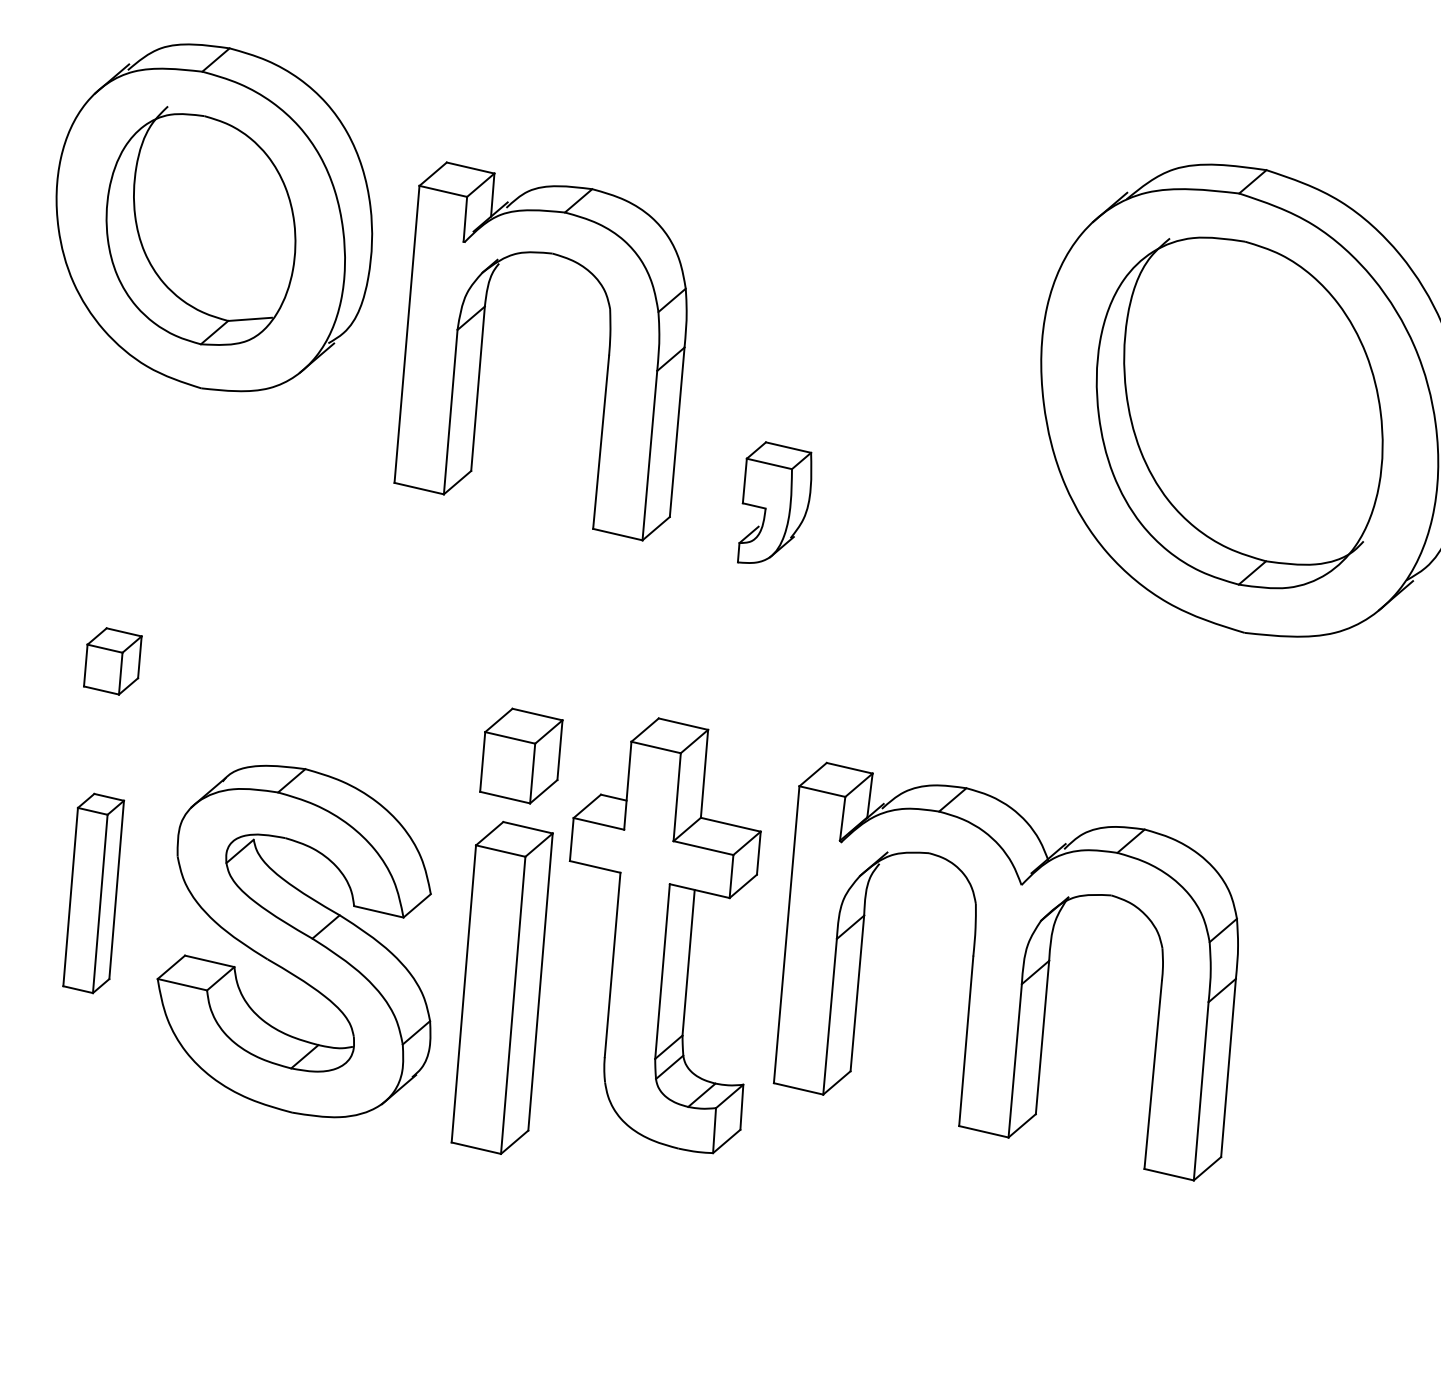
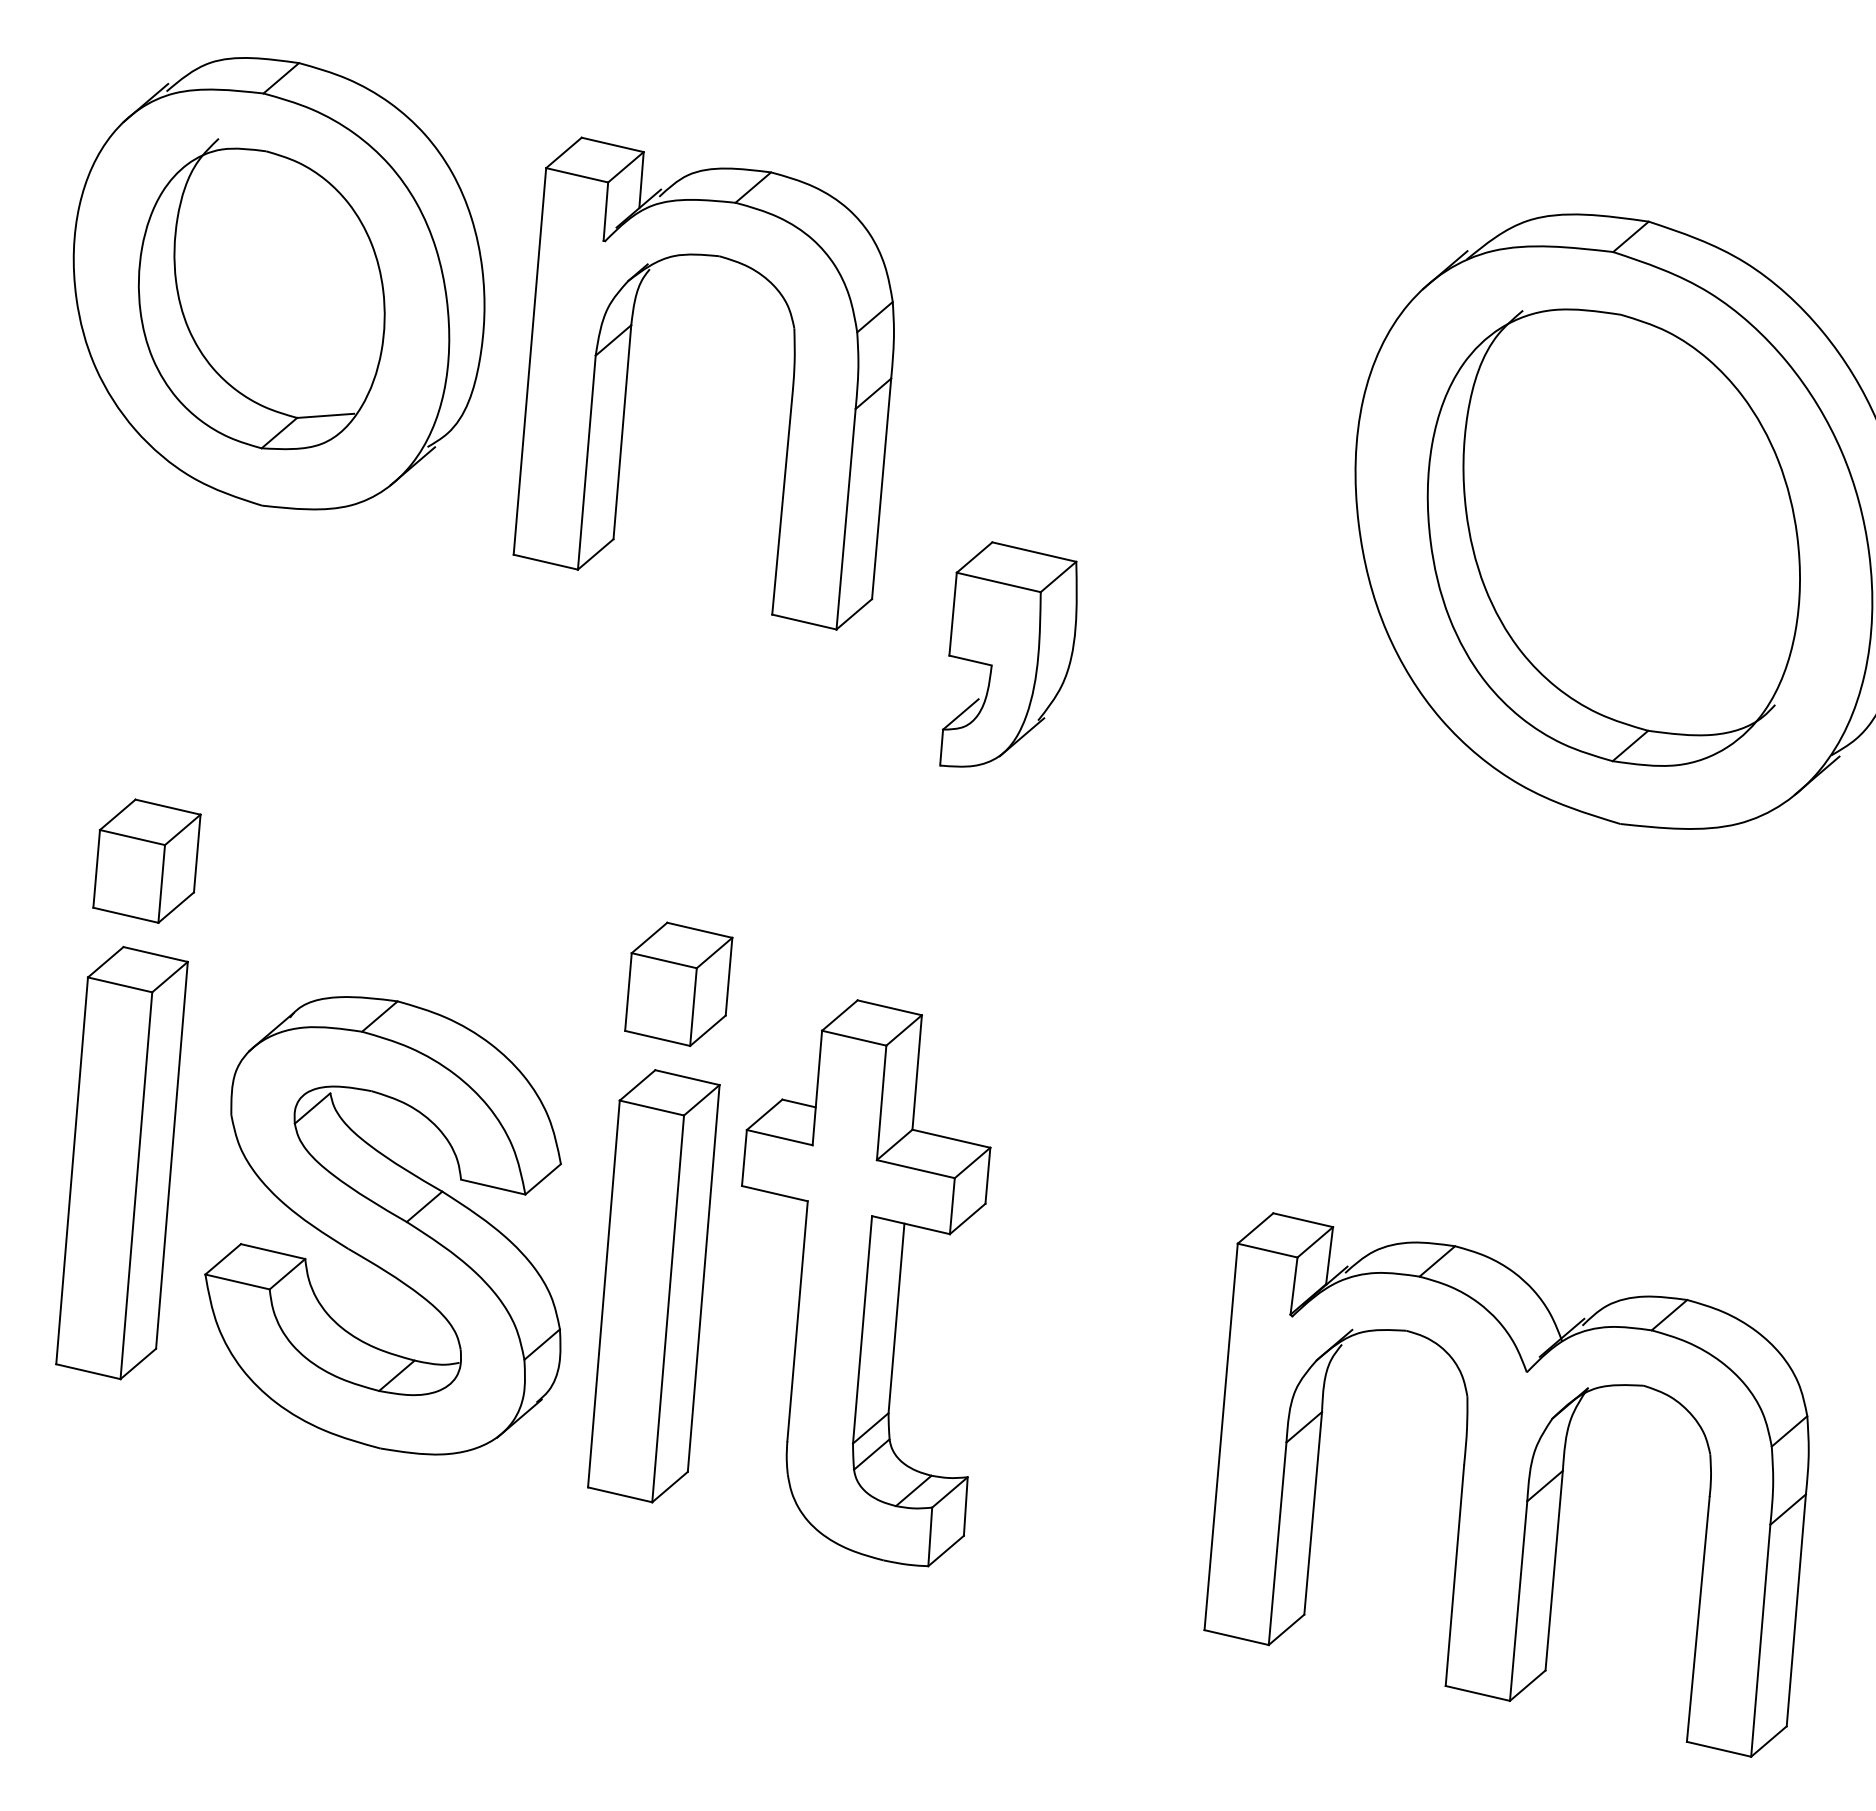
part: (482, 344) -> (628, 374), moved
part: (774, 502) -> (1008, 654), size x1.43
part: (112, 660) -> (146, 860), size x1.43
part: (93, 893) -> (121, 1163), size x1.67
part: (665, 935) -> (866, 1283), moved
part: (1005, 971) -> (1506, 1484), moved

